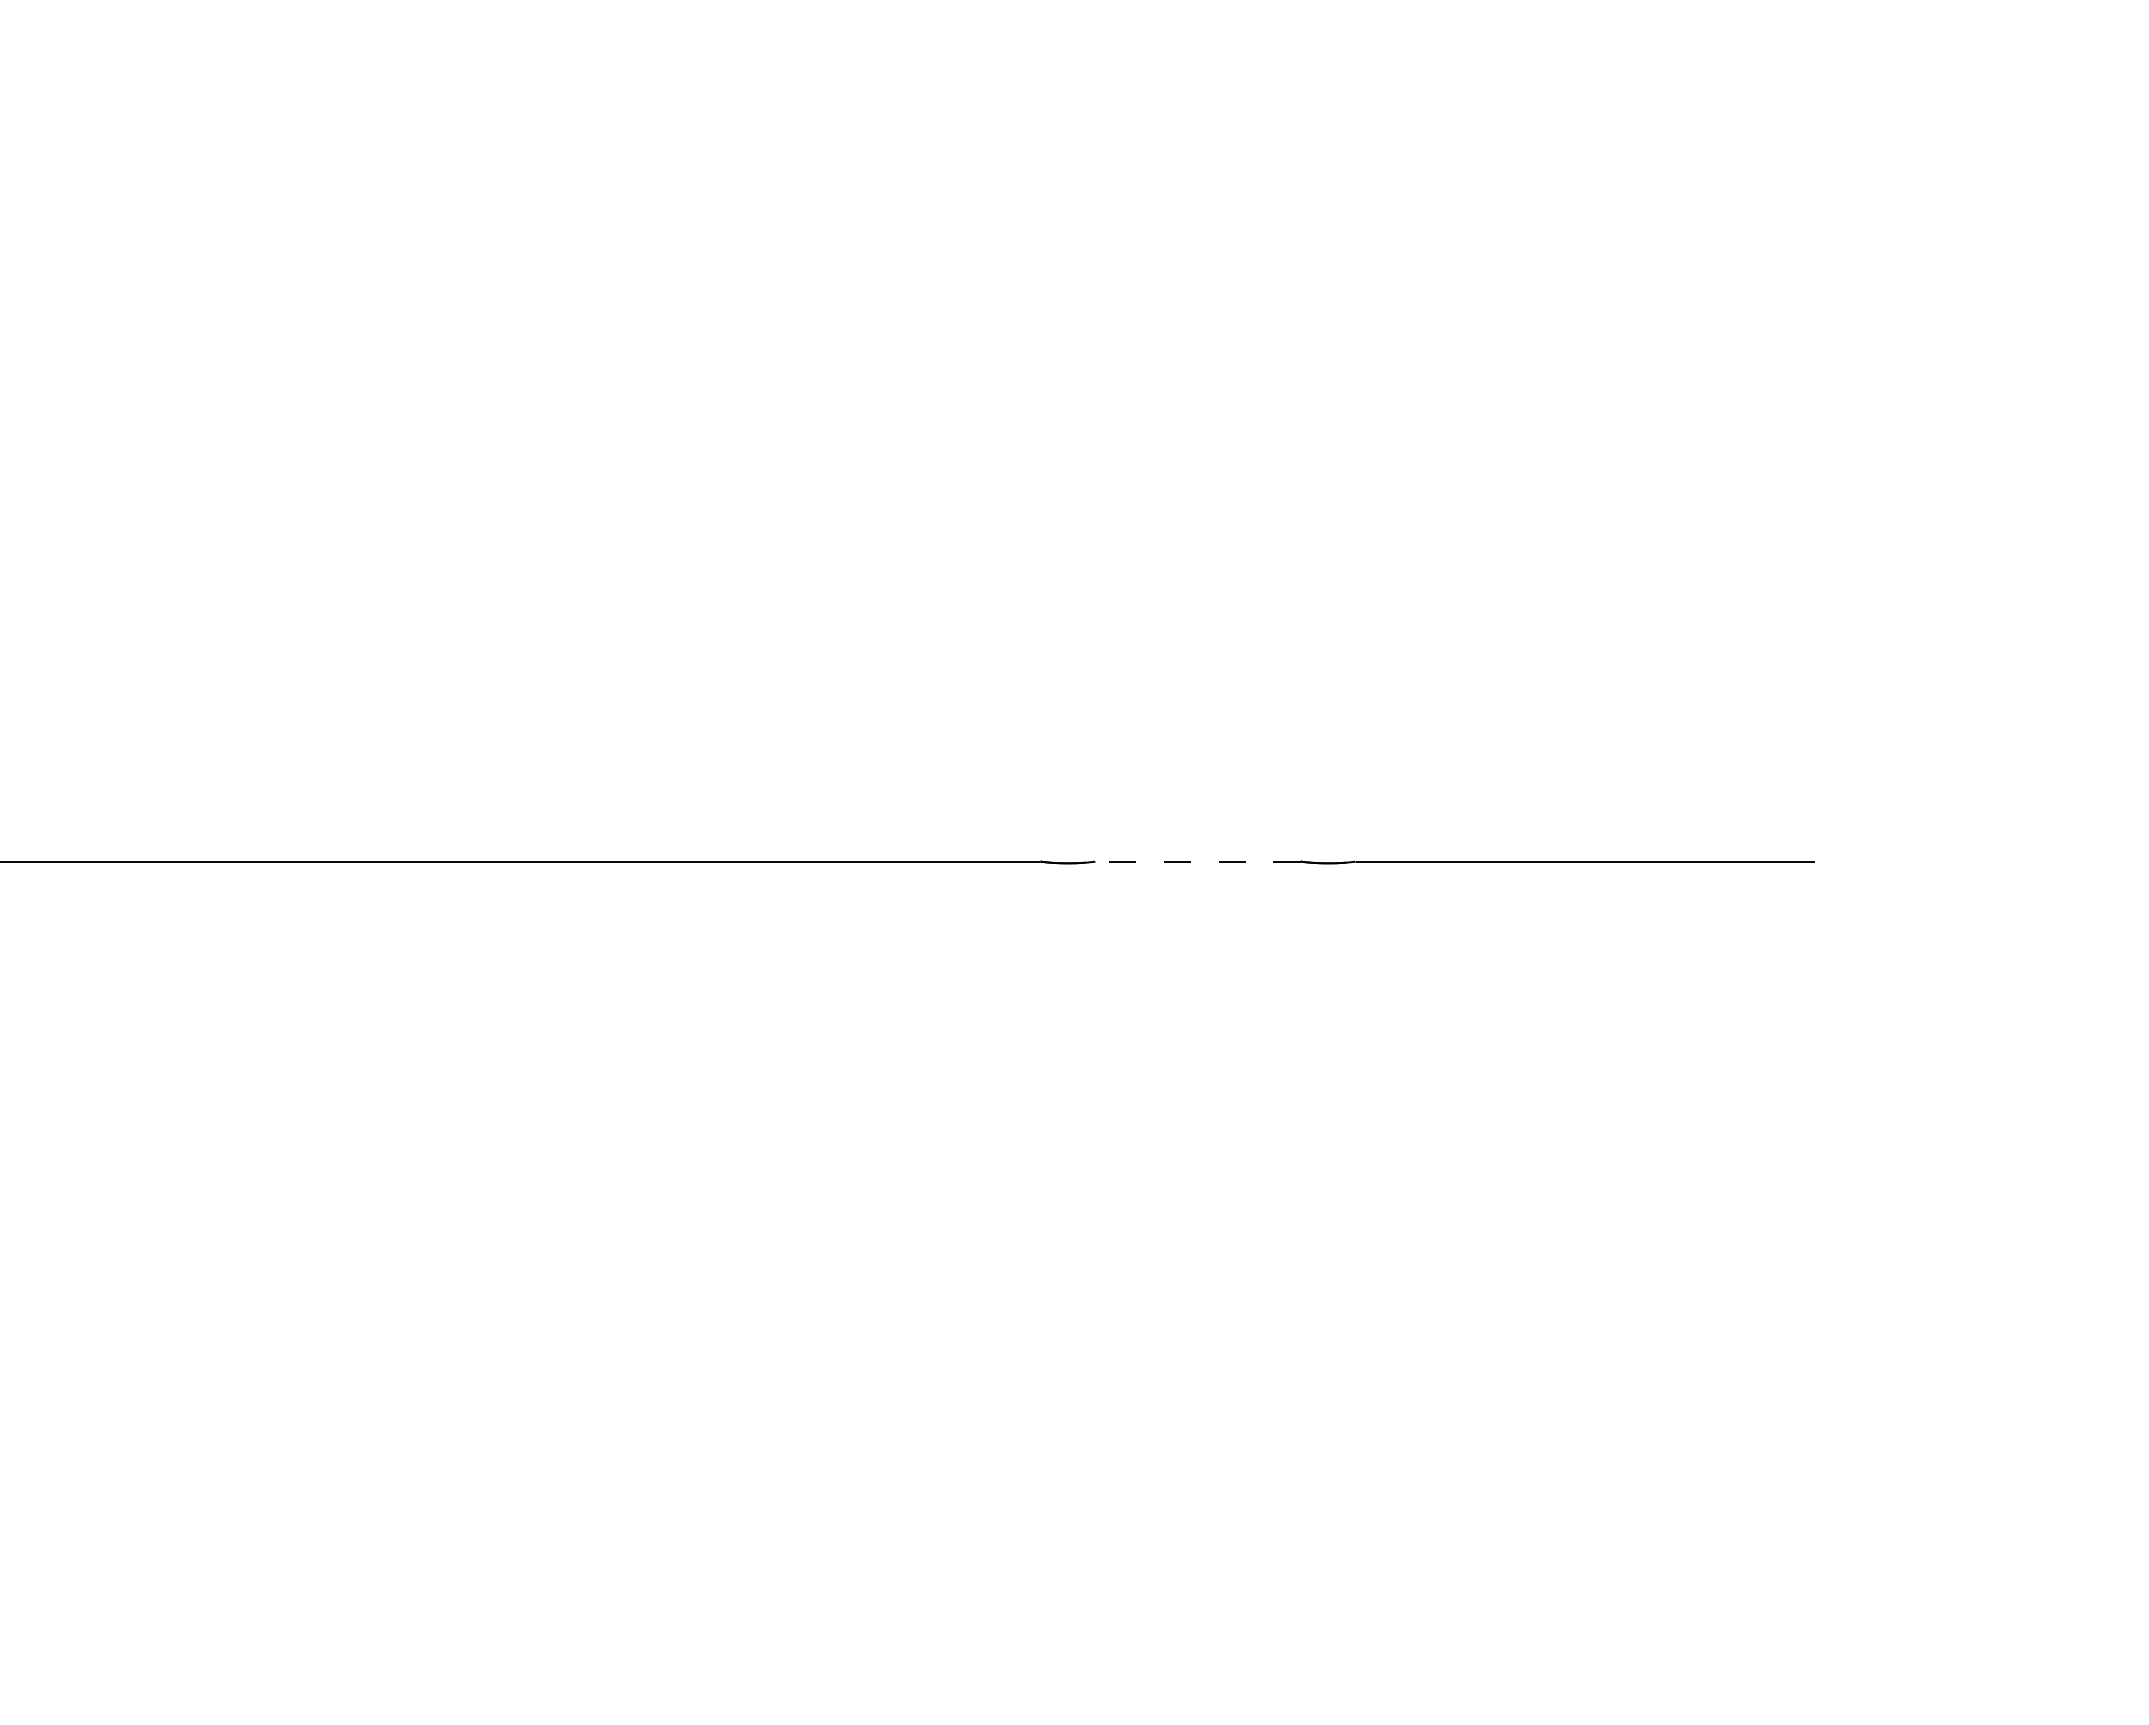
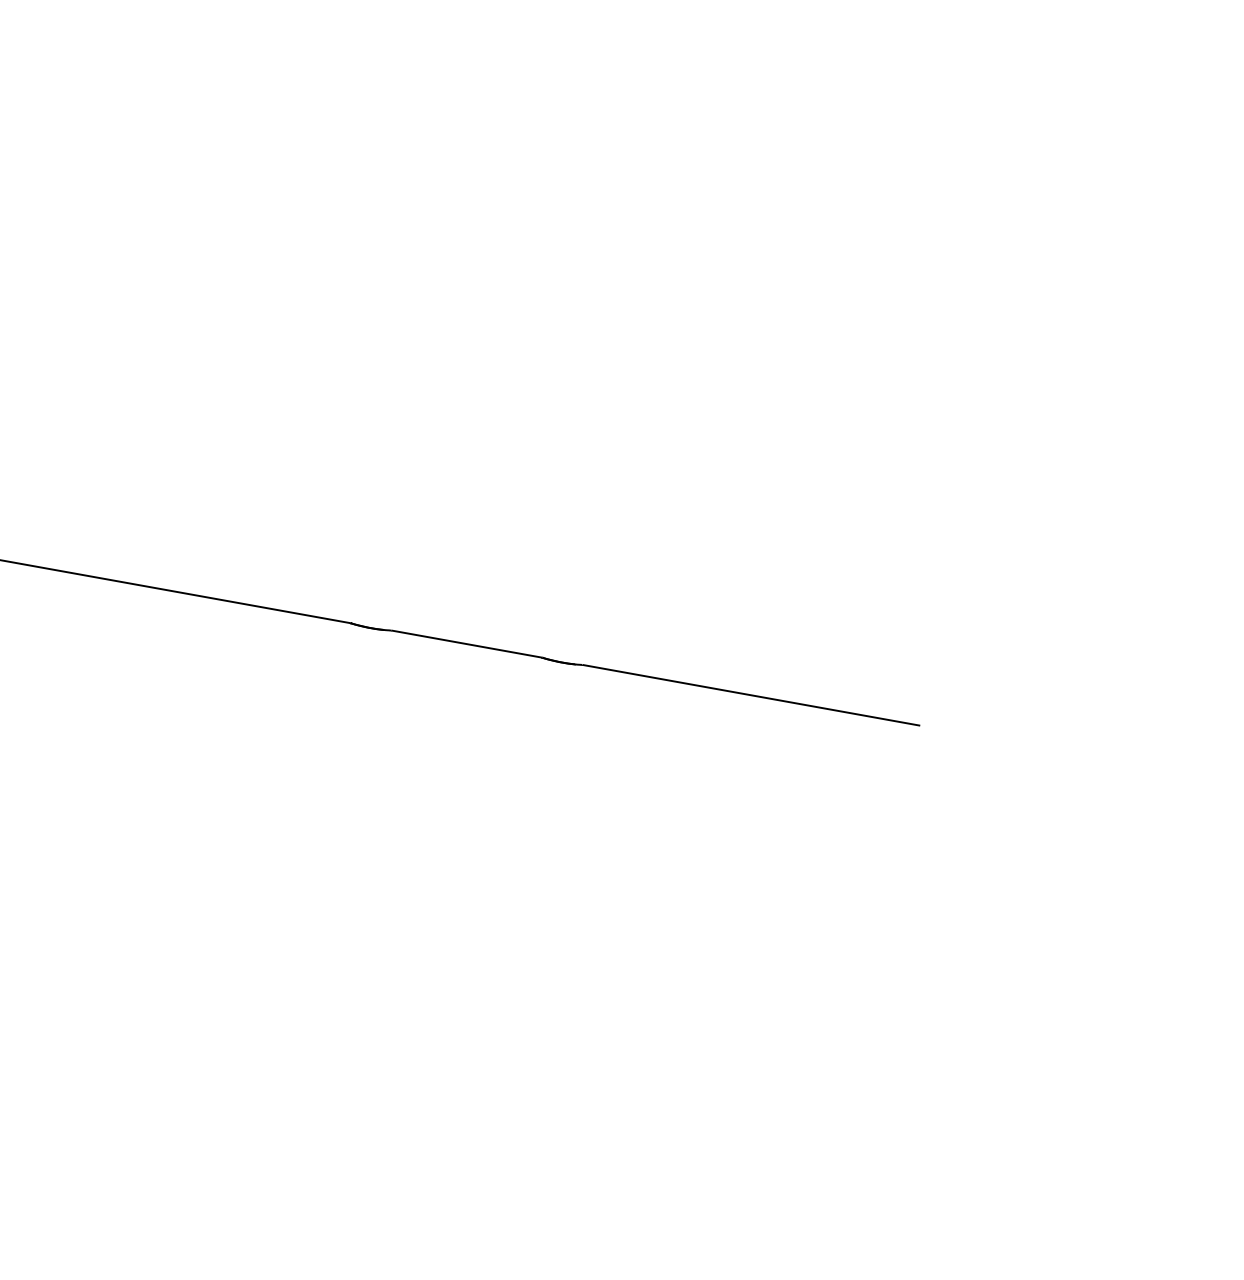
line: (1198, 861) -> (467, 644), dashed -> solid

